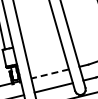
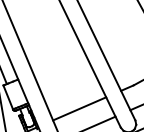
line: (49, 74) -> (78, 109), dashed -> solid

